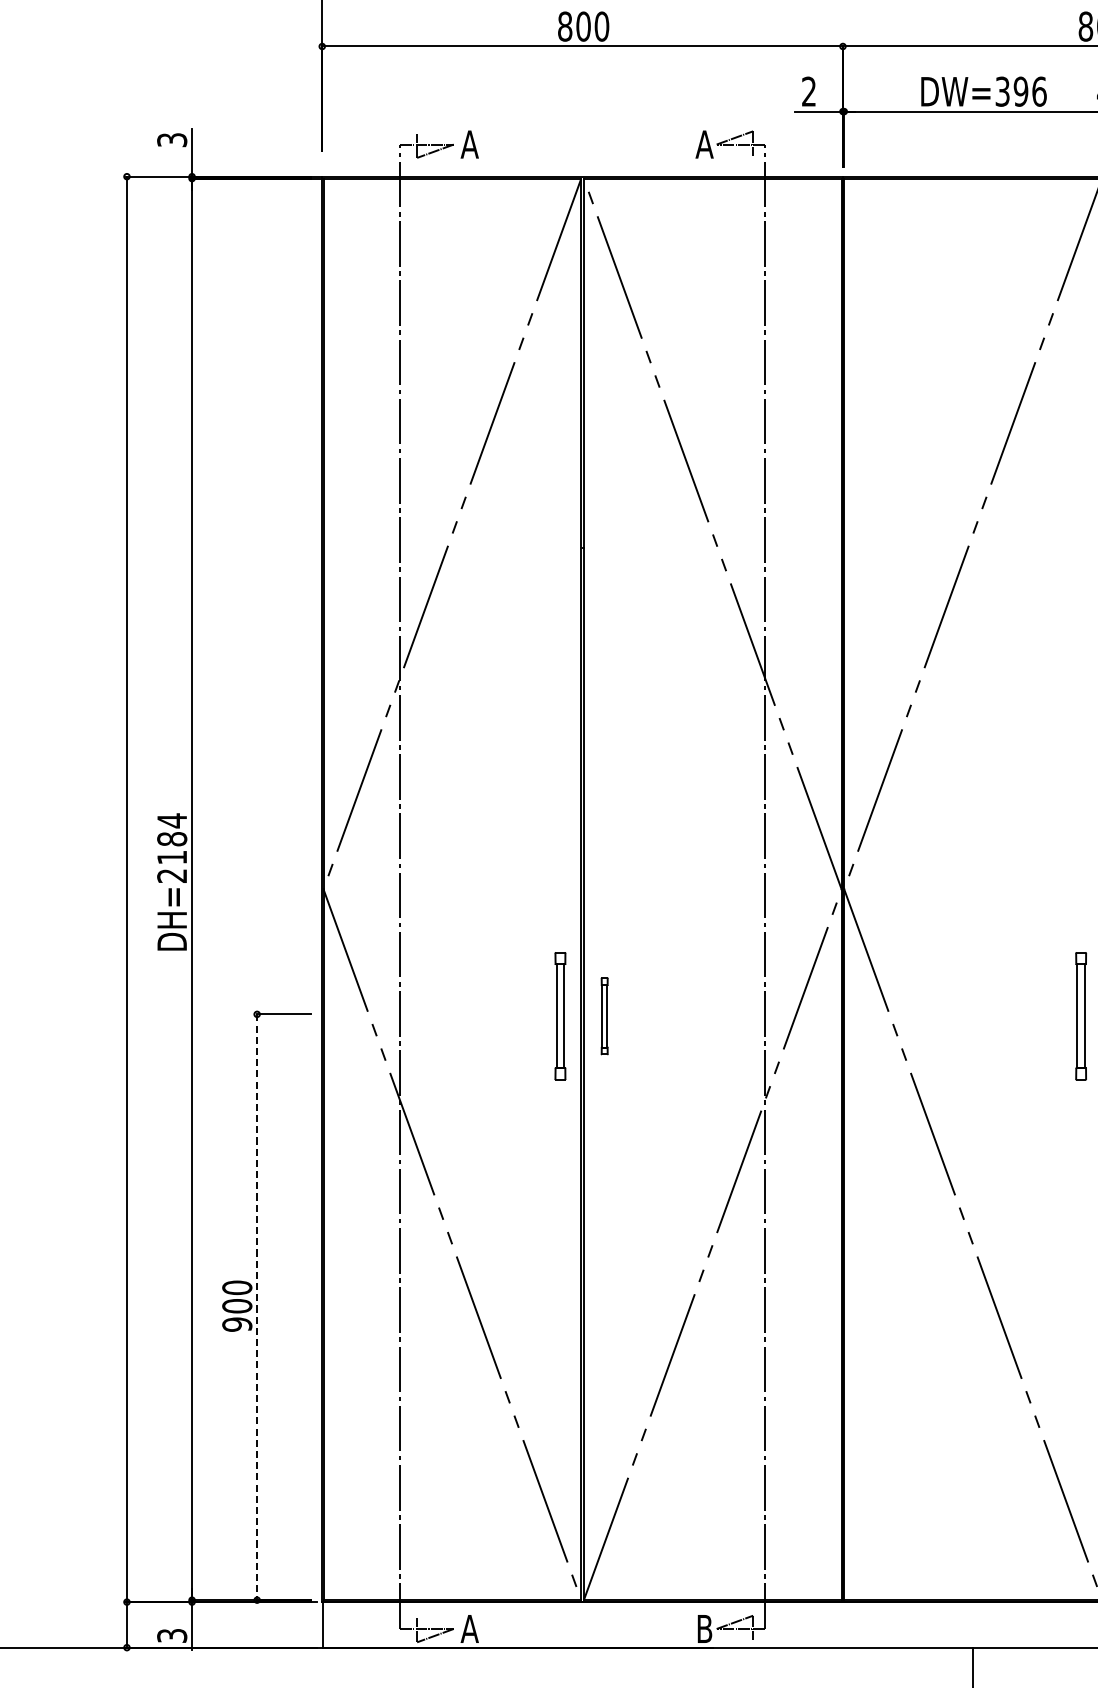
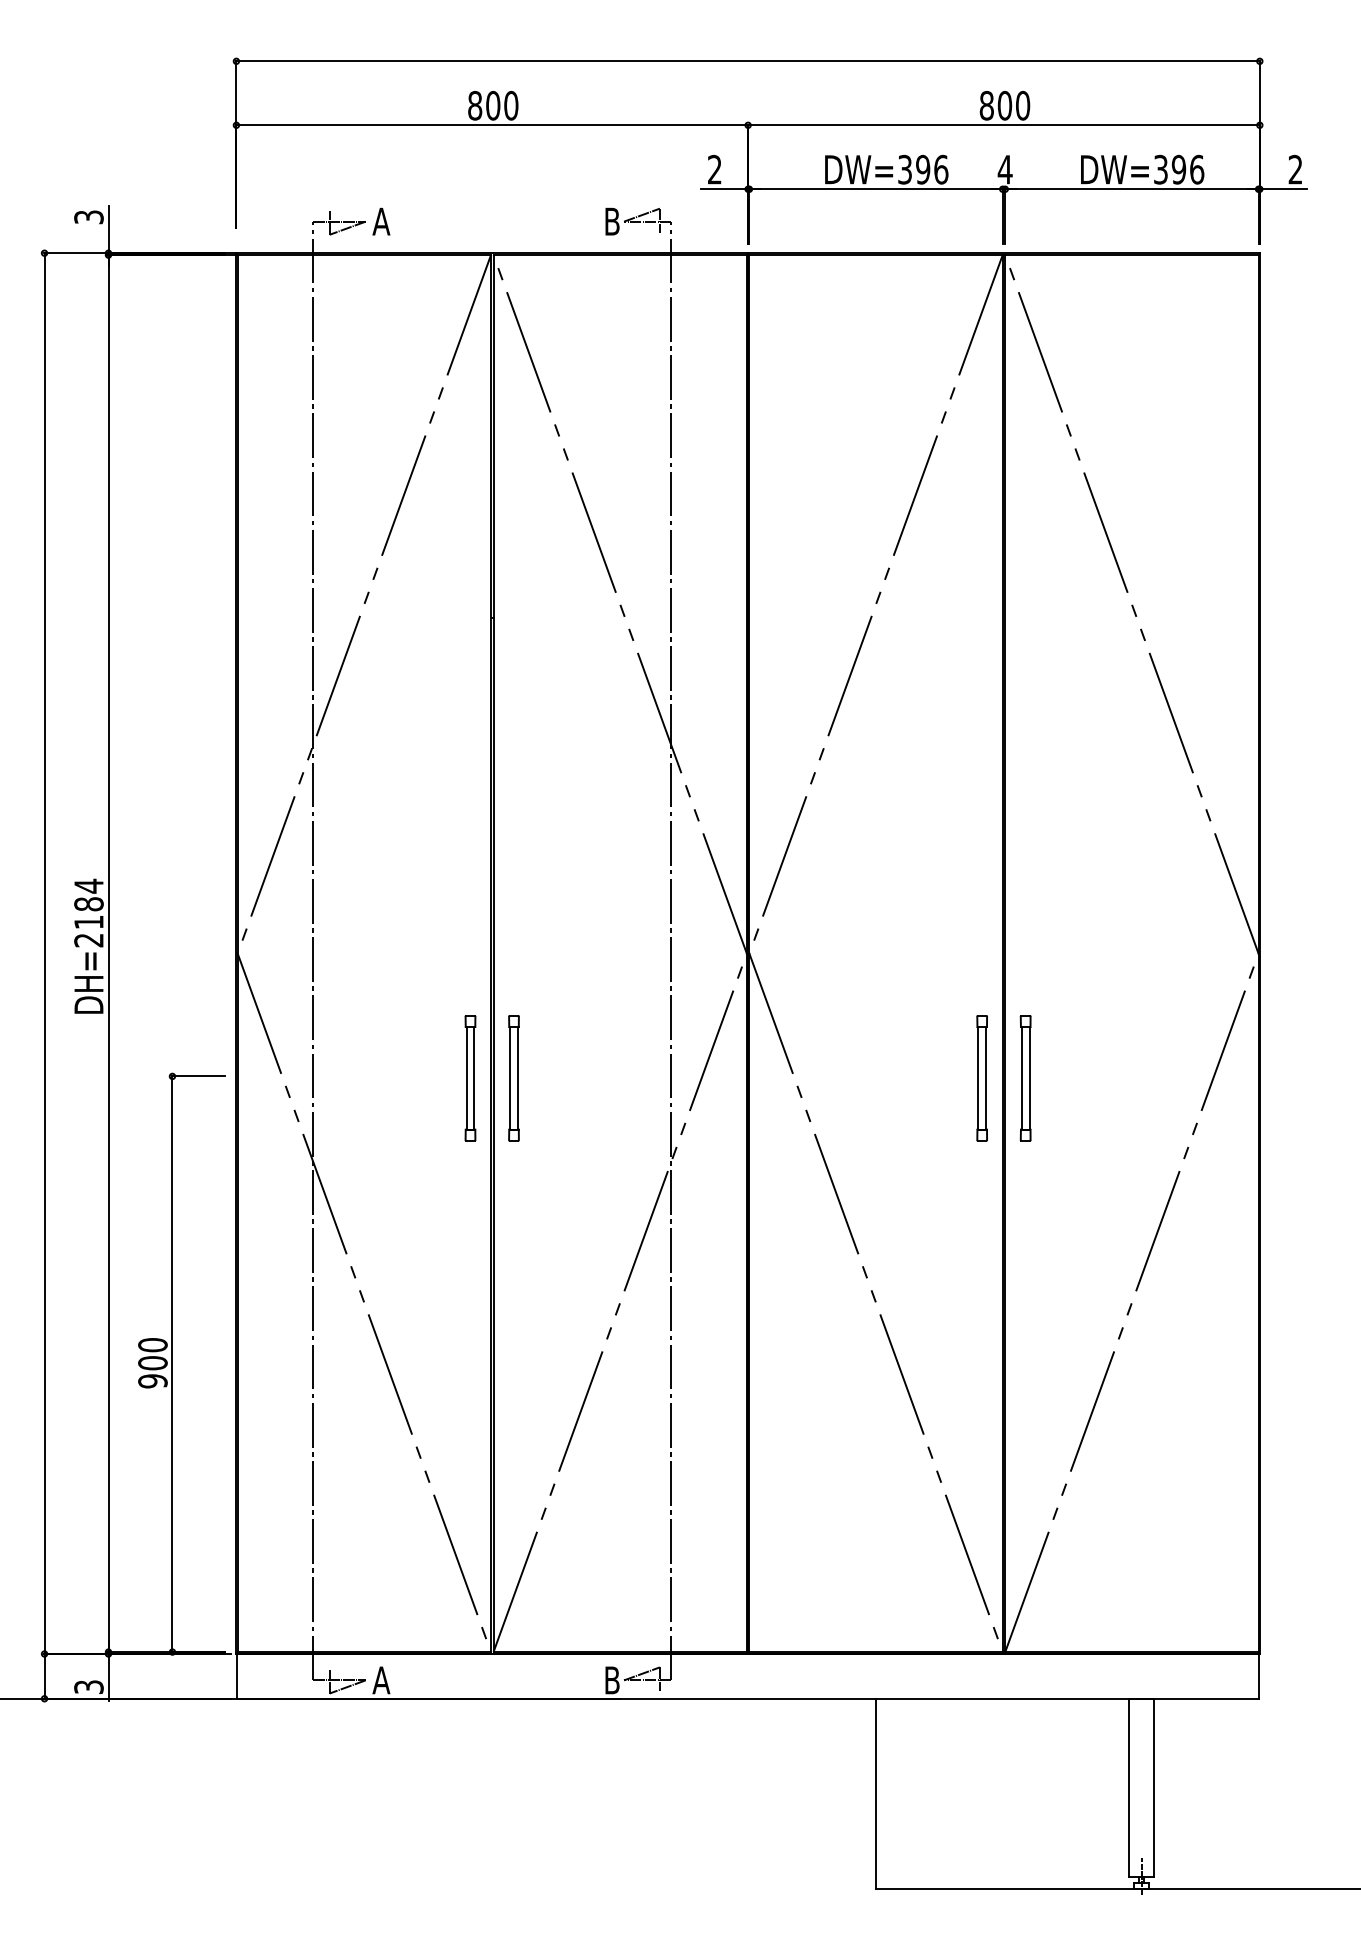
text: (704, 144) -> (612, 221), A -> B
part: (604, 1016) -> (513, 1078), size x1.67
line: (257, 1307) -> (172, 1364), dashed -> solid

